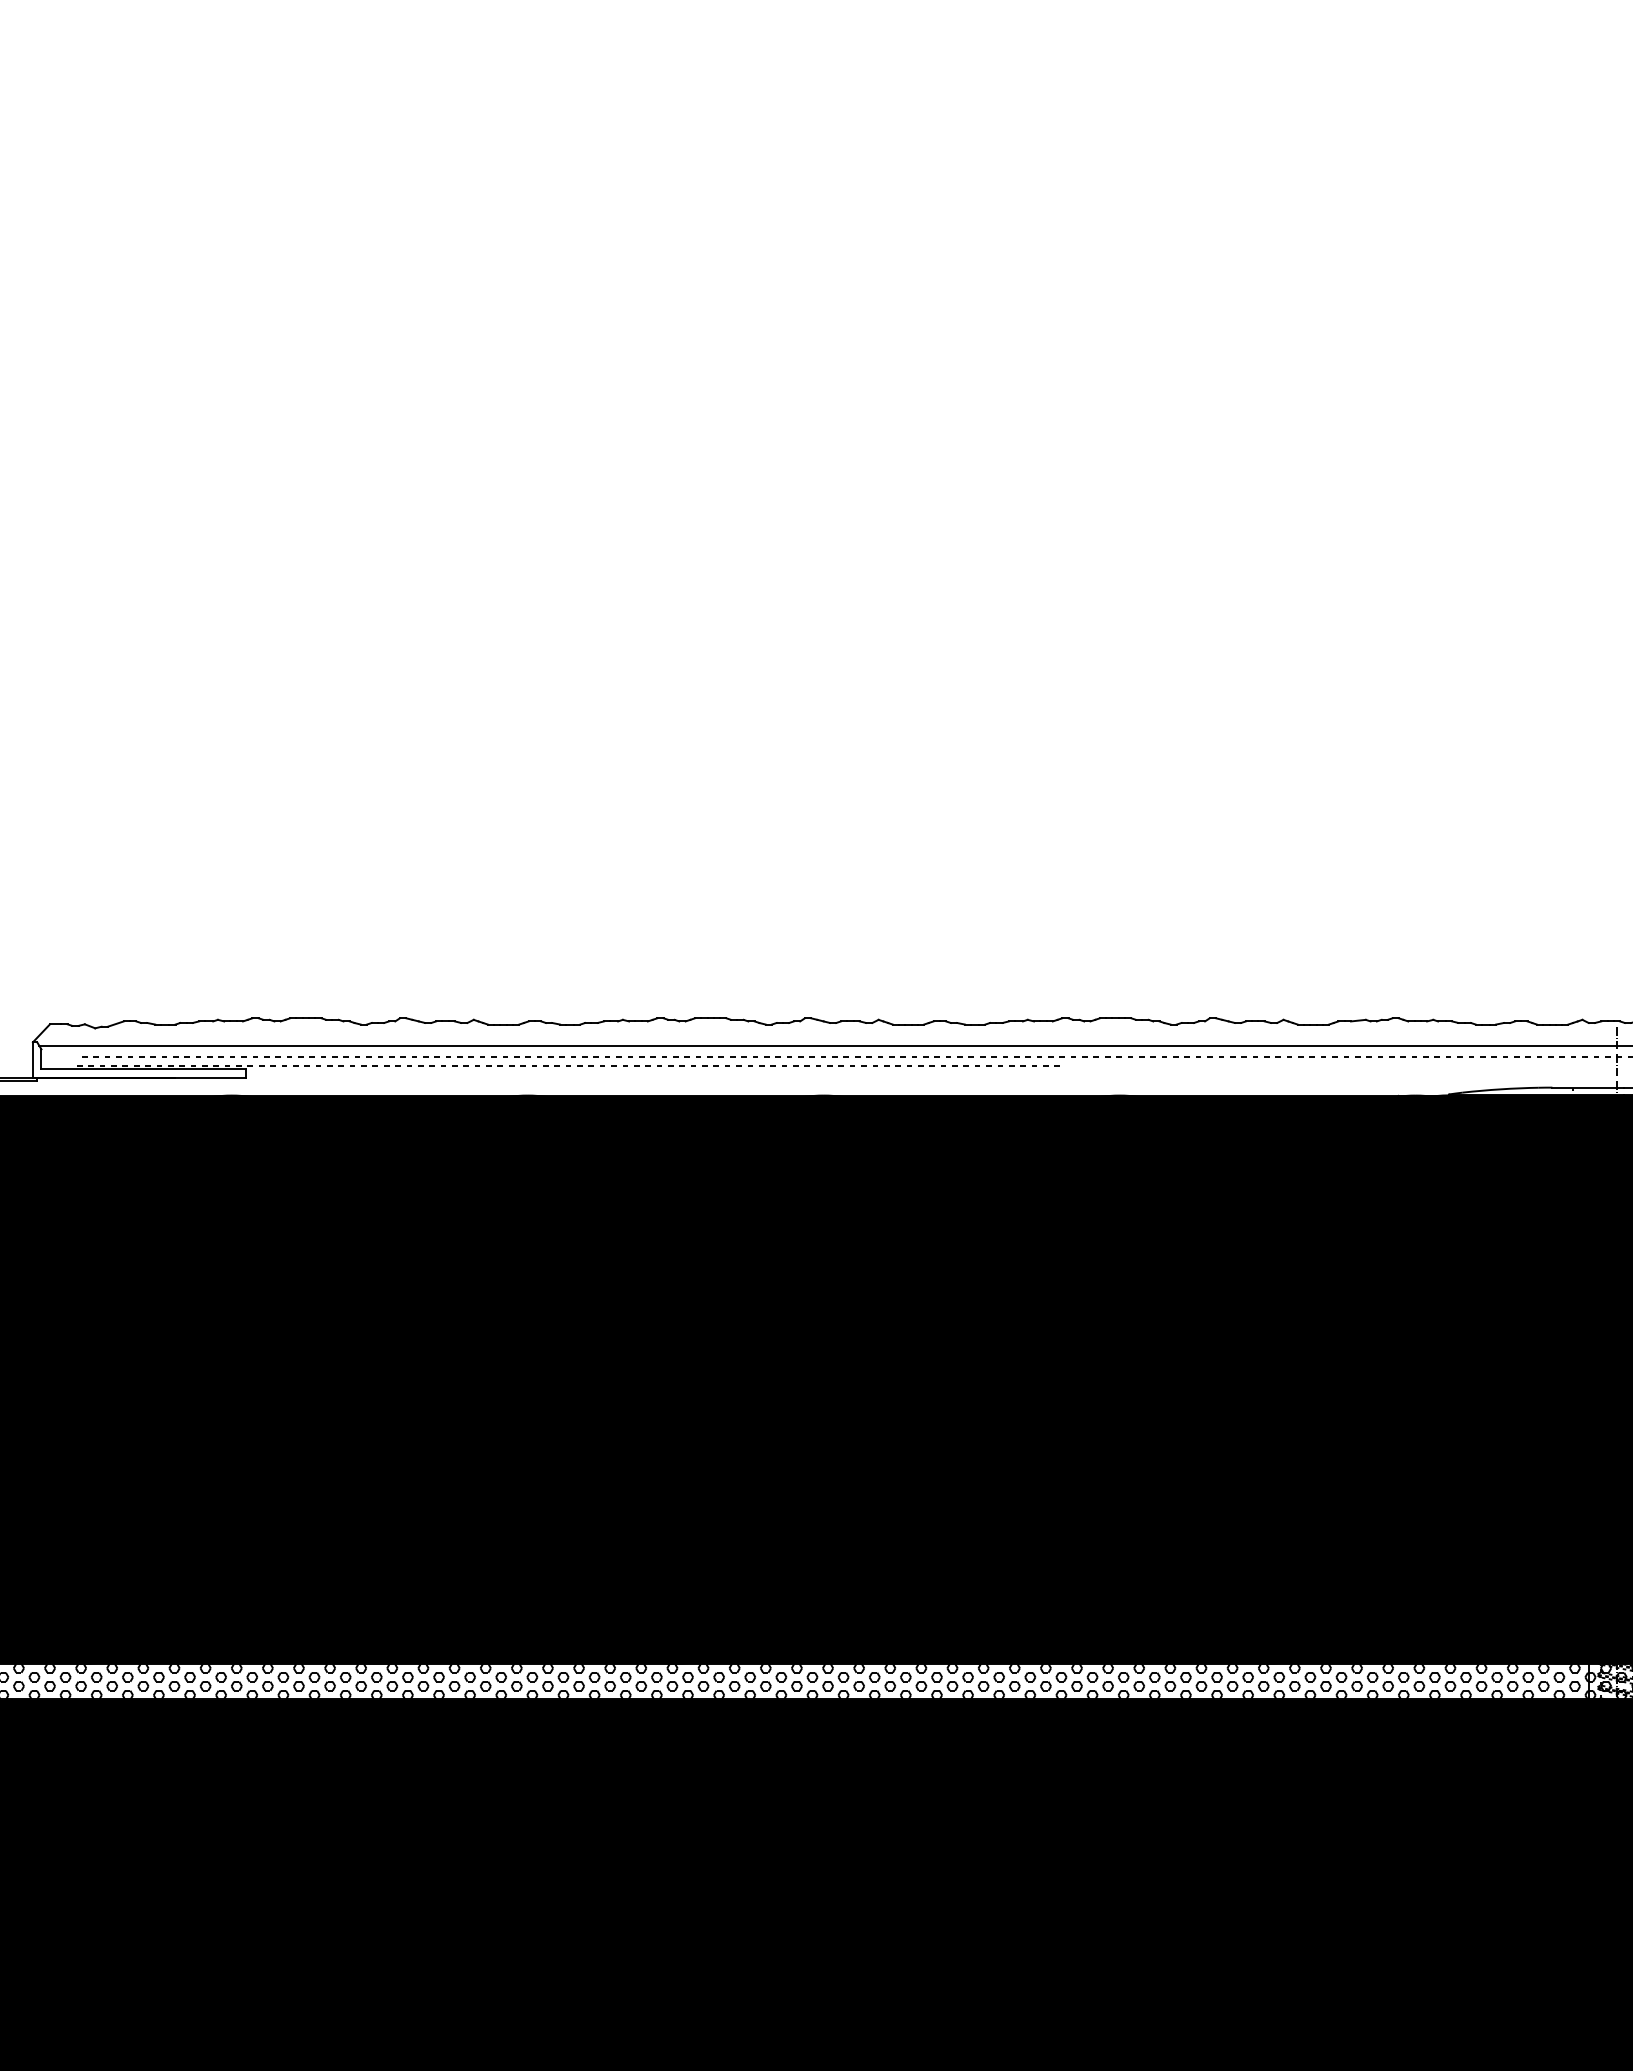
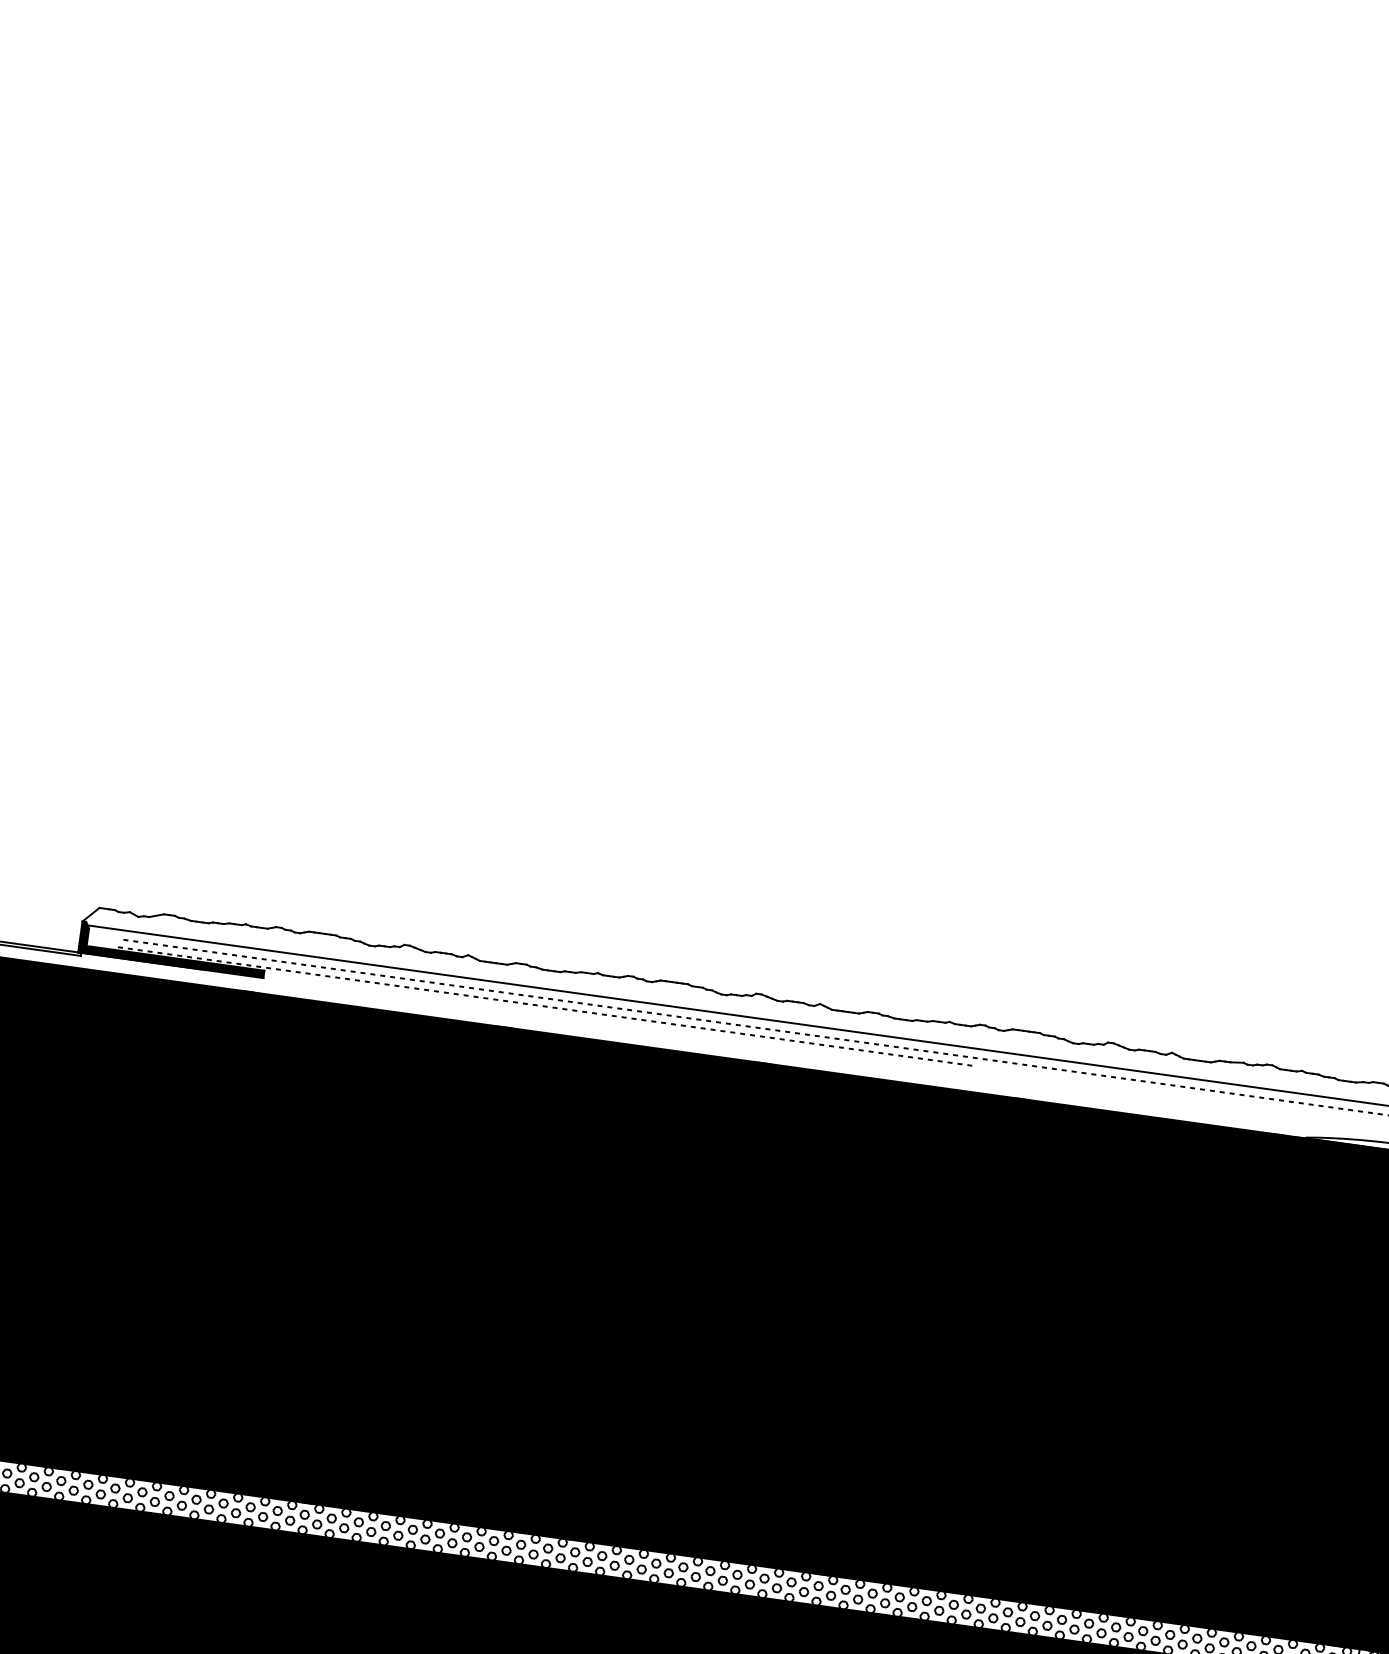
fill: (139, 1059) -> (173, 949), added

